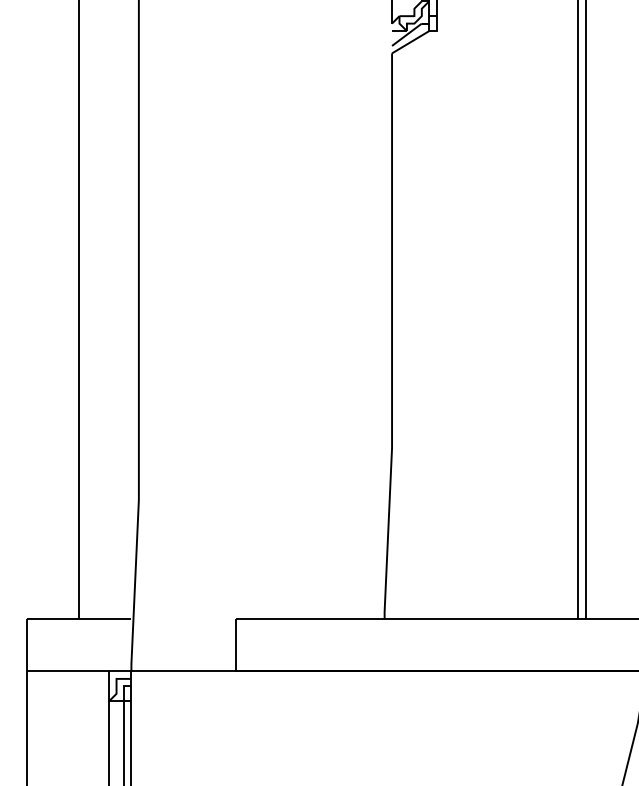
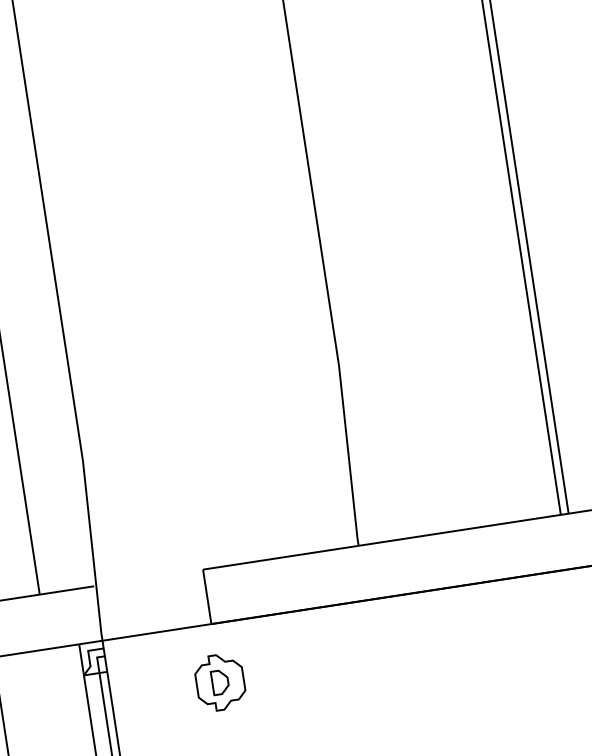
part: (235, 727) -> (220, 682), added

